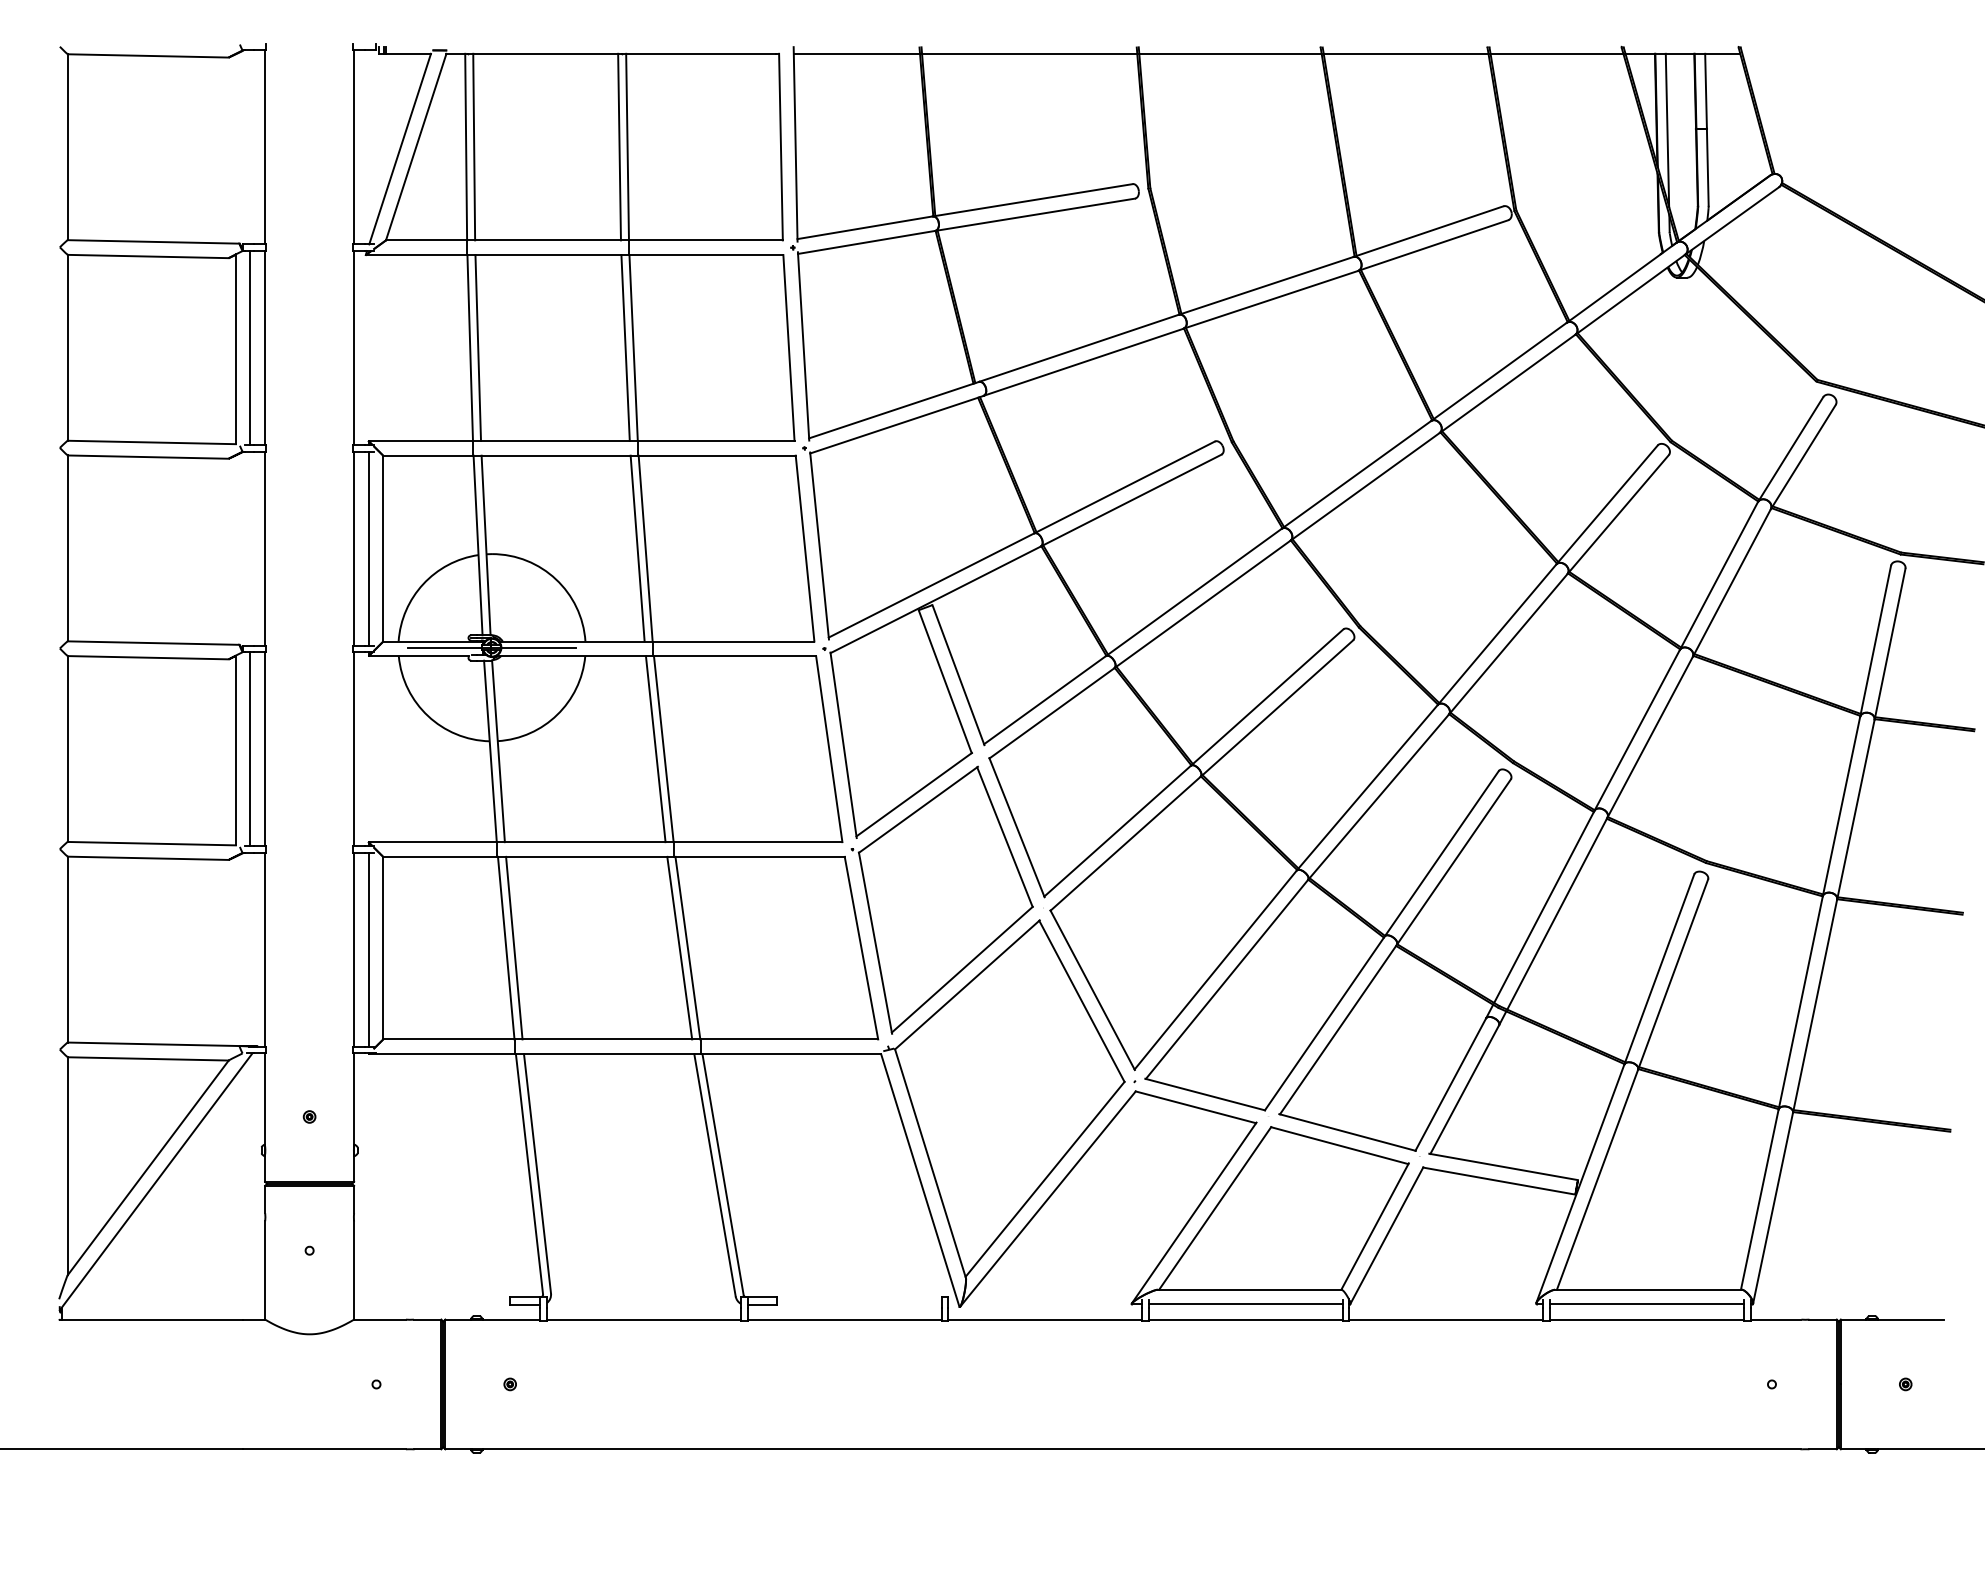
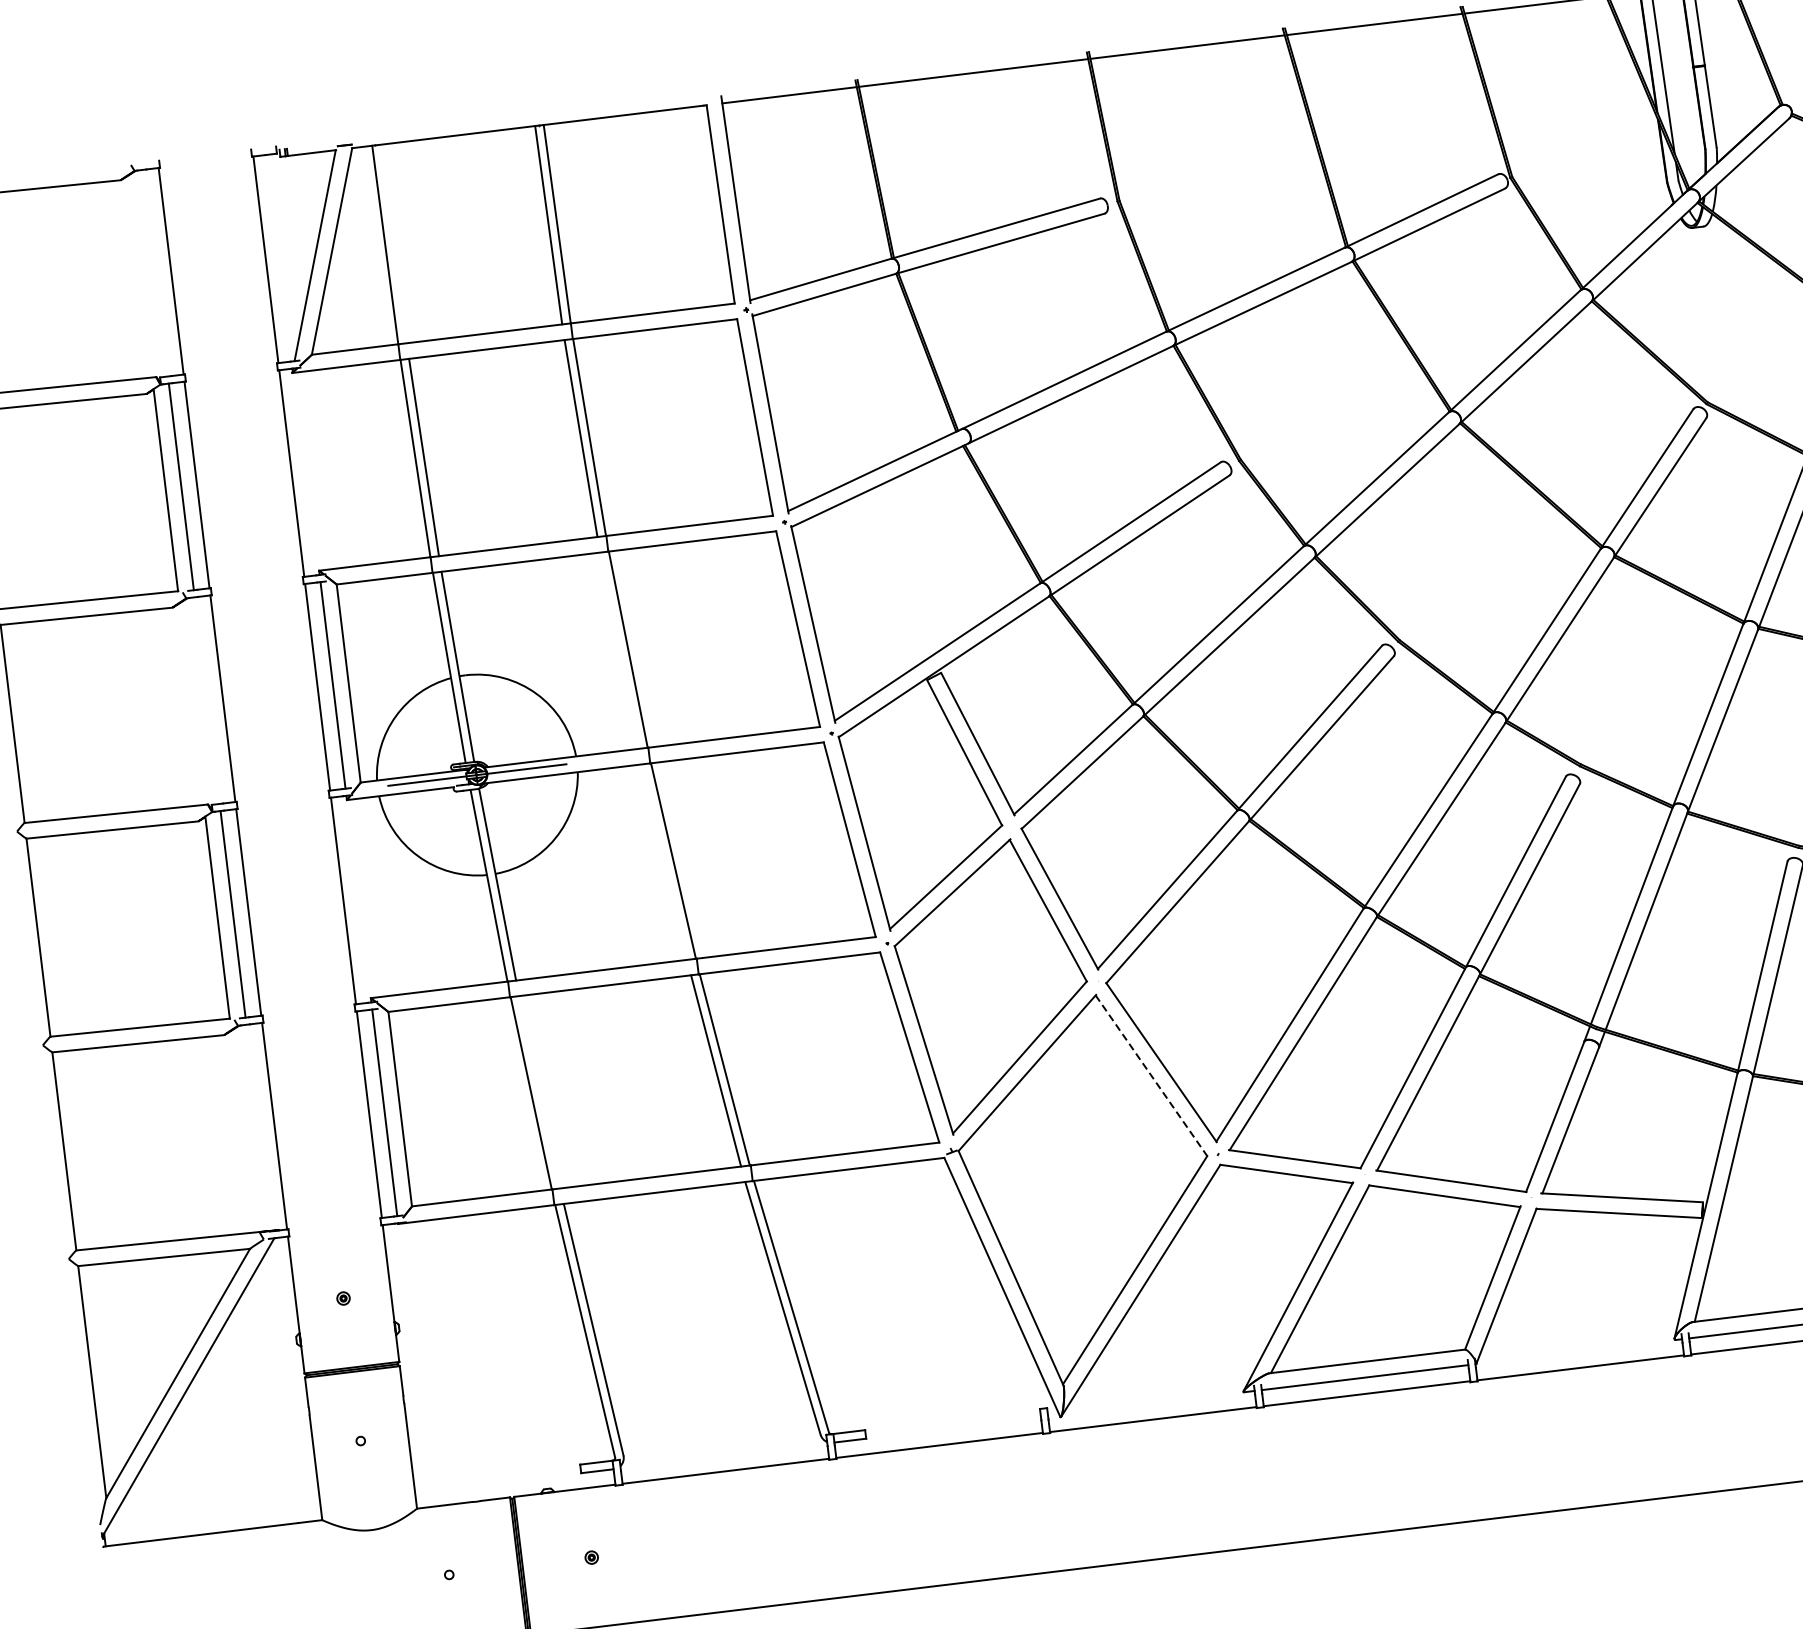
line: (474, 146) -> (394, 243), removed
line: (637, 548) -> (619, 650), removed
line: (655, 749) -> (664, 862), removed
line: (514, 947) -> (539, 1091), removed
line: (1082, 1001) -> (1152, 1075), solid -> dashed

